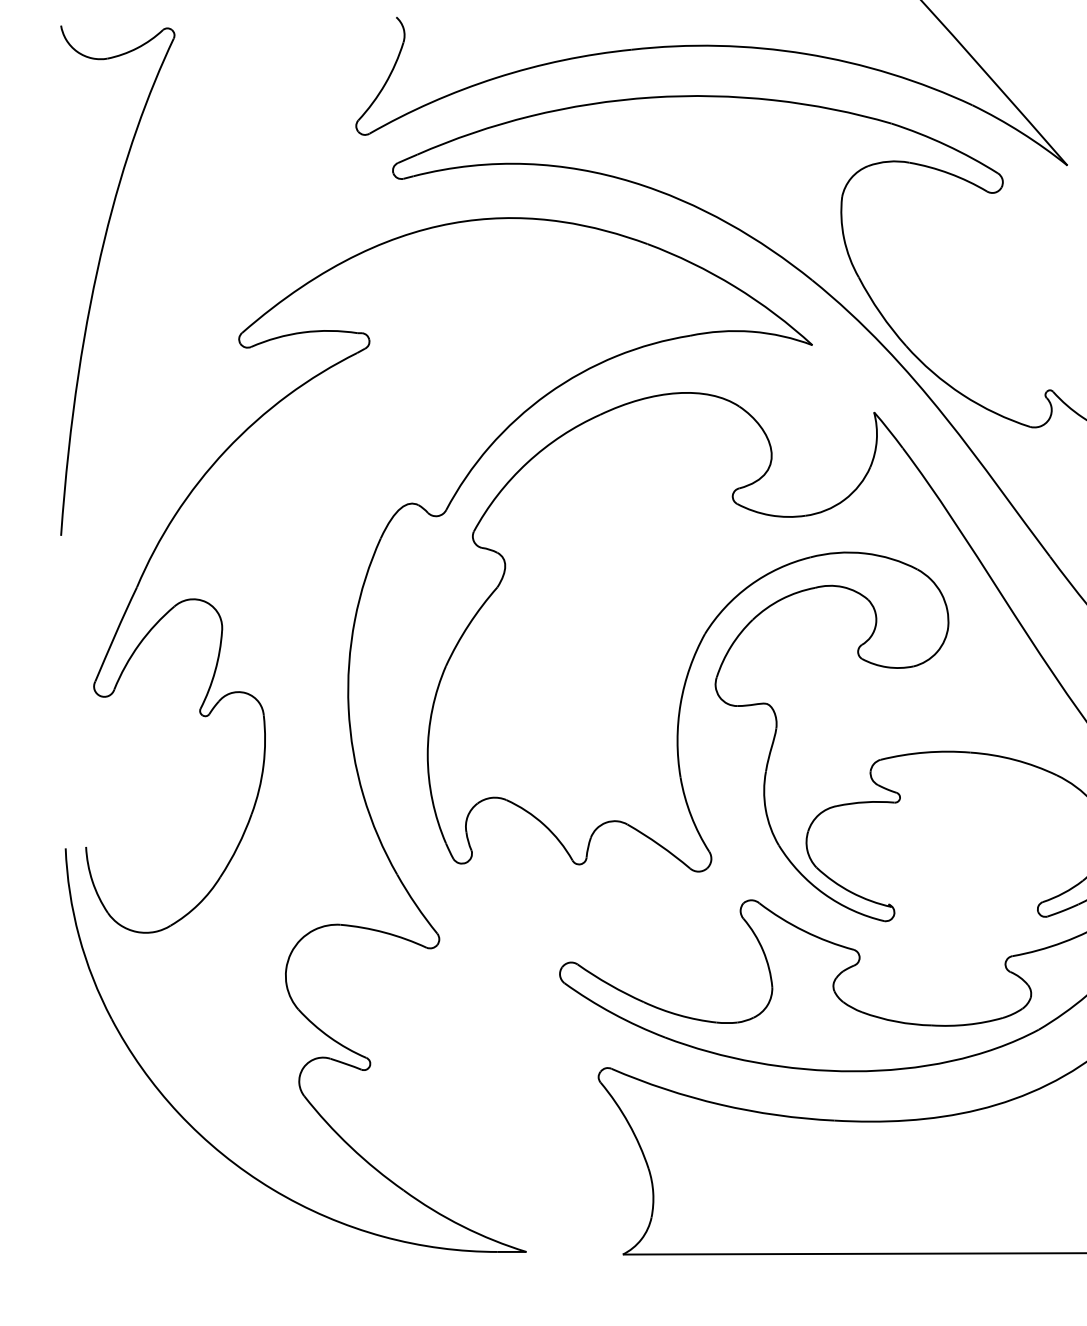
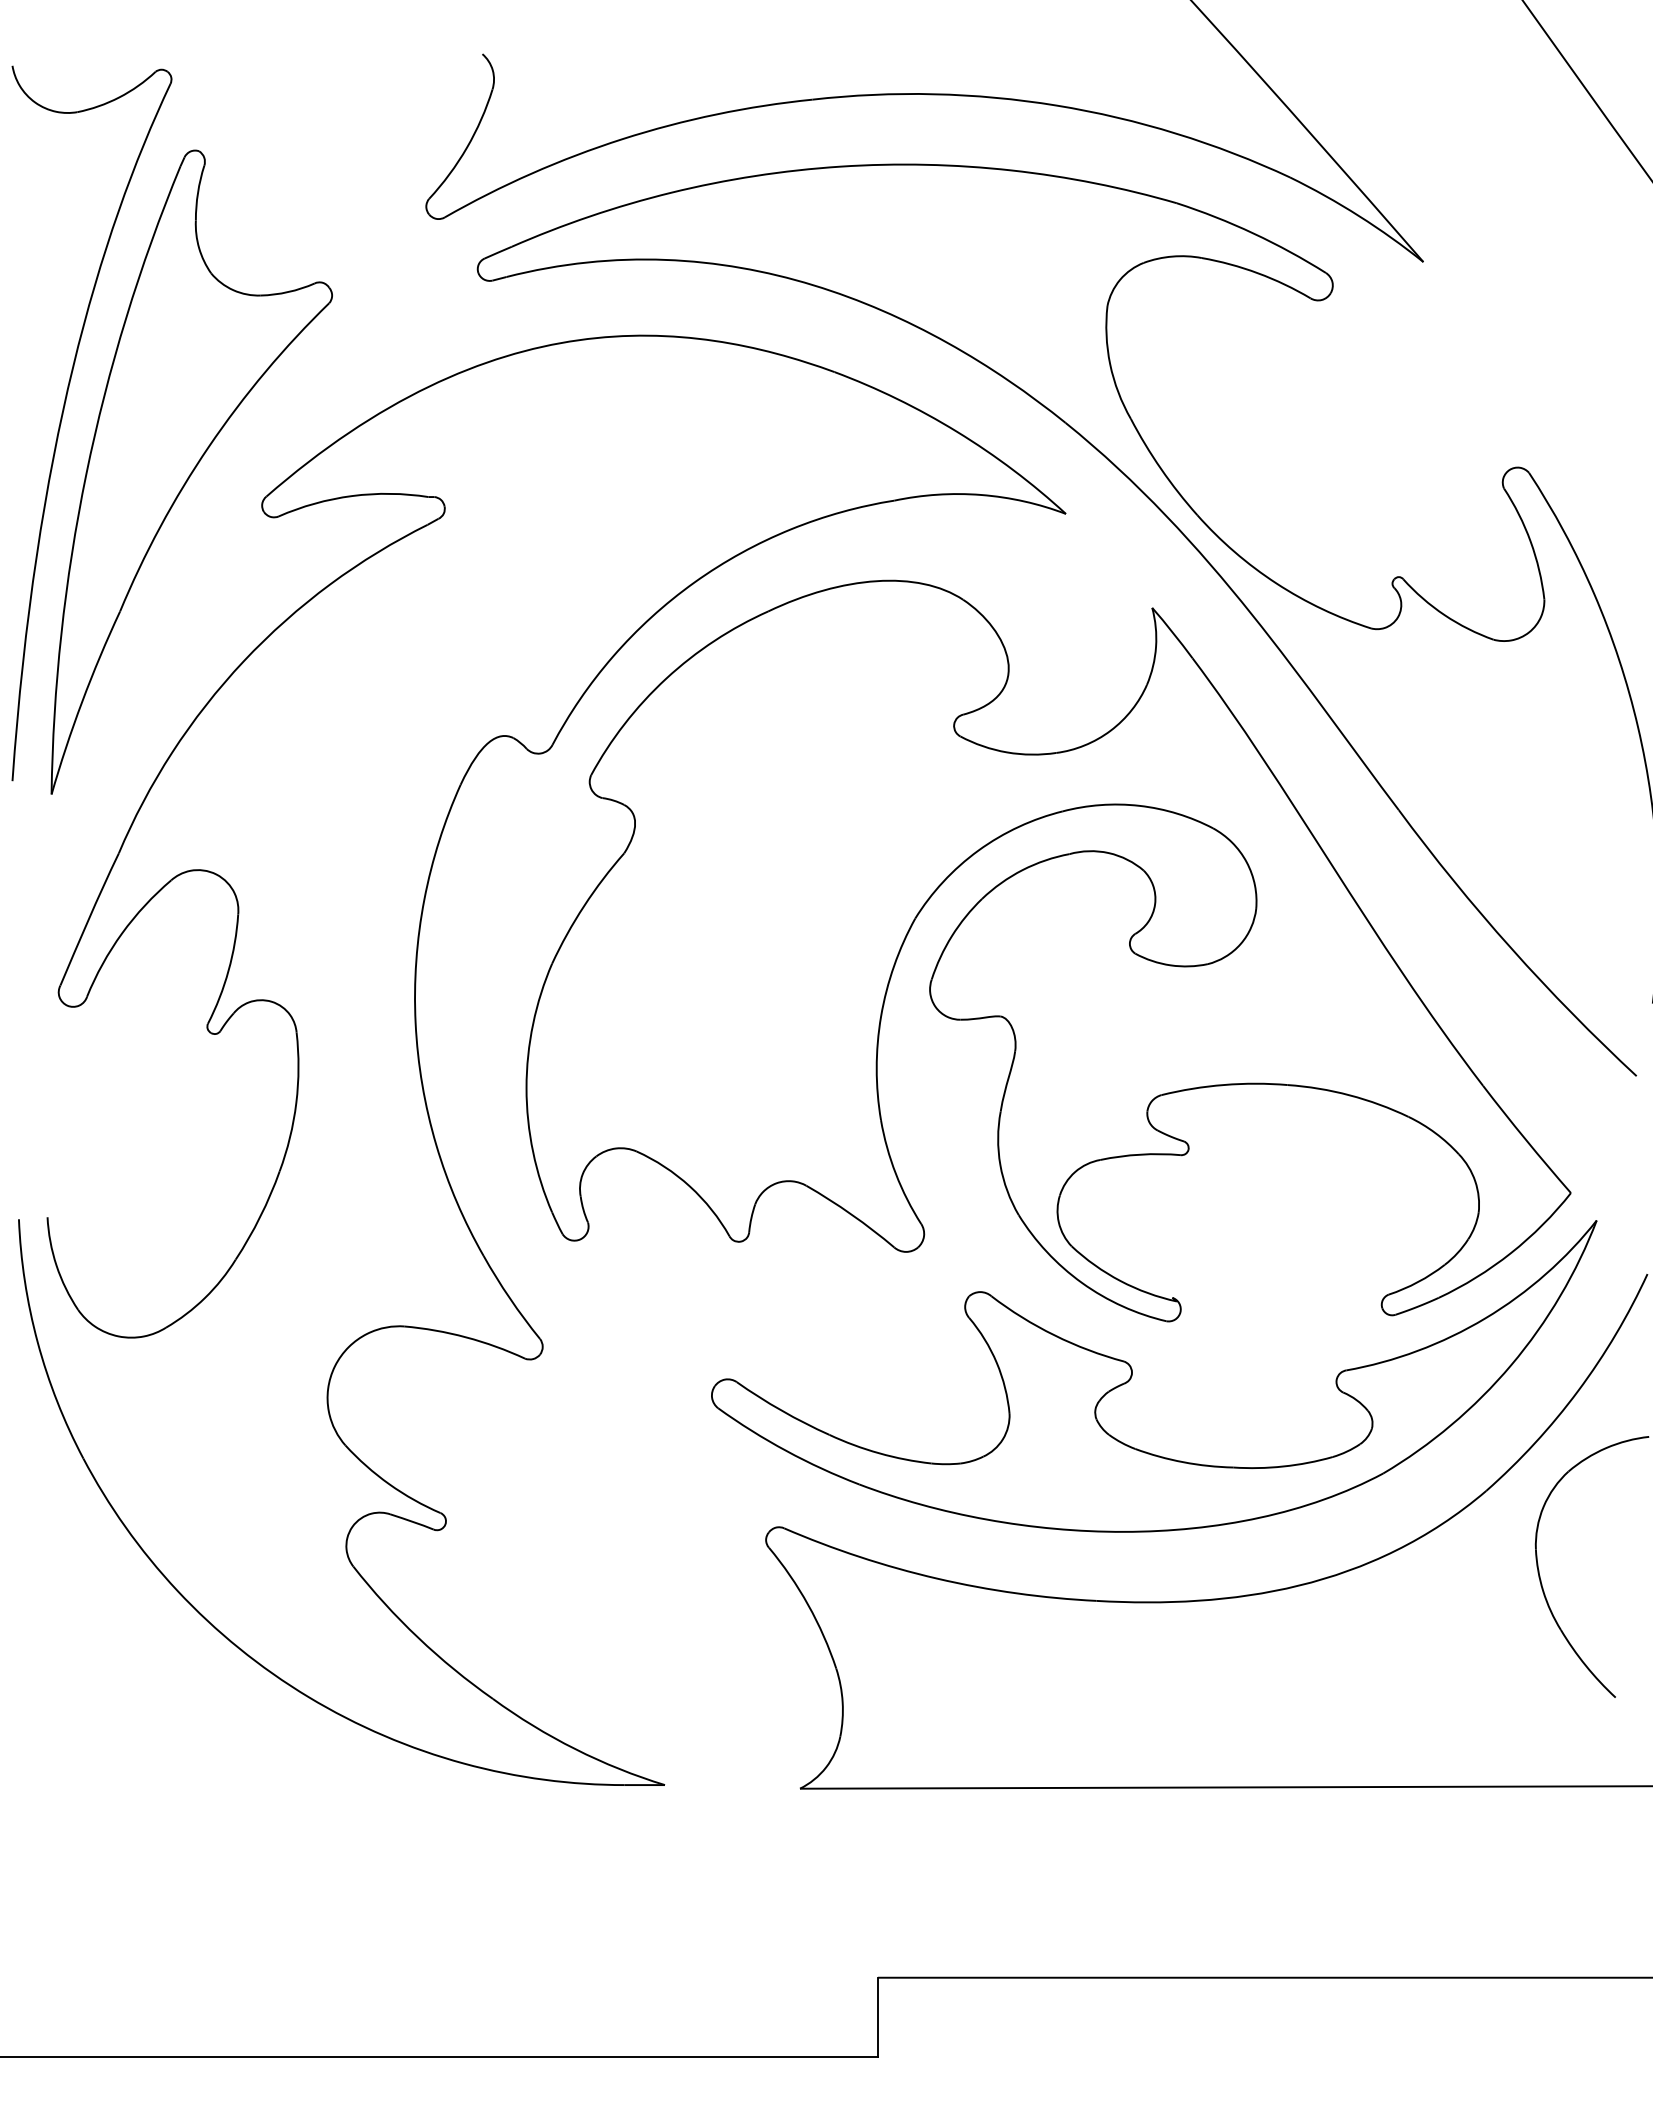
part: (188, 314) -> (191, 471), added

